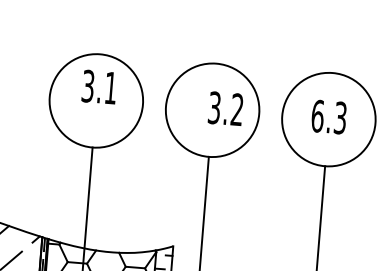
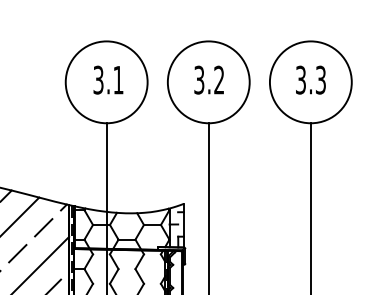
text: (99, 86) -> (108, 79), moved
text: (225, 108) -> (208, 79), moved
text: (317, 115) -> (300, 79), 6.3 -> 3.3

